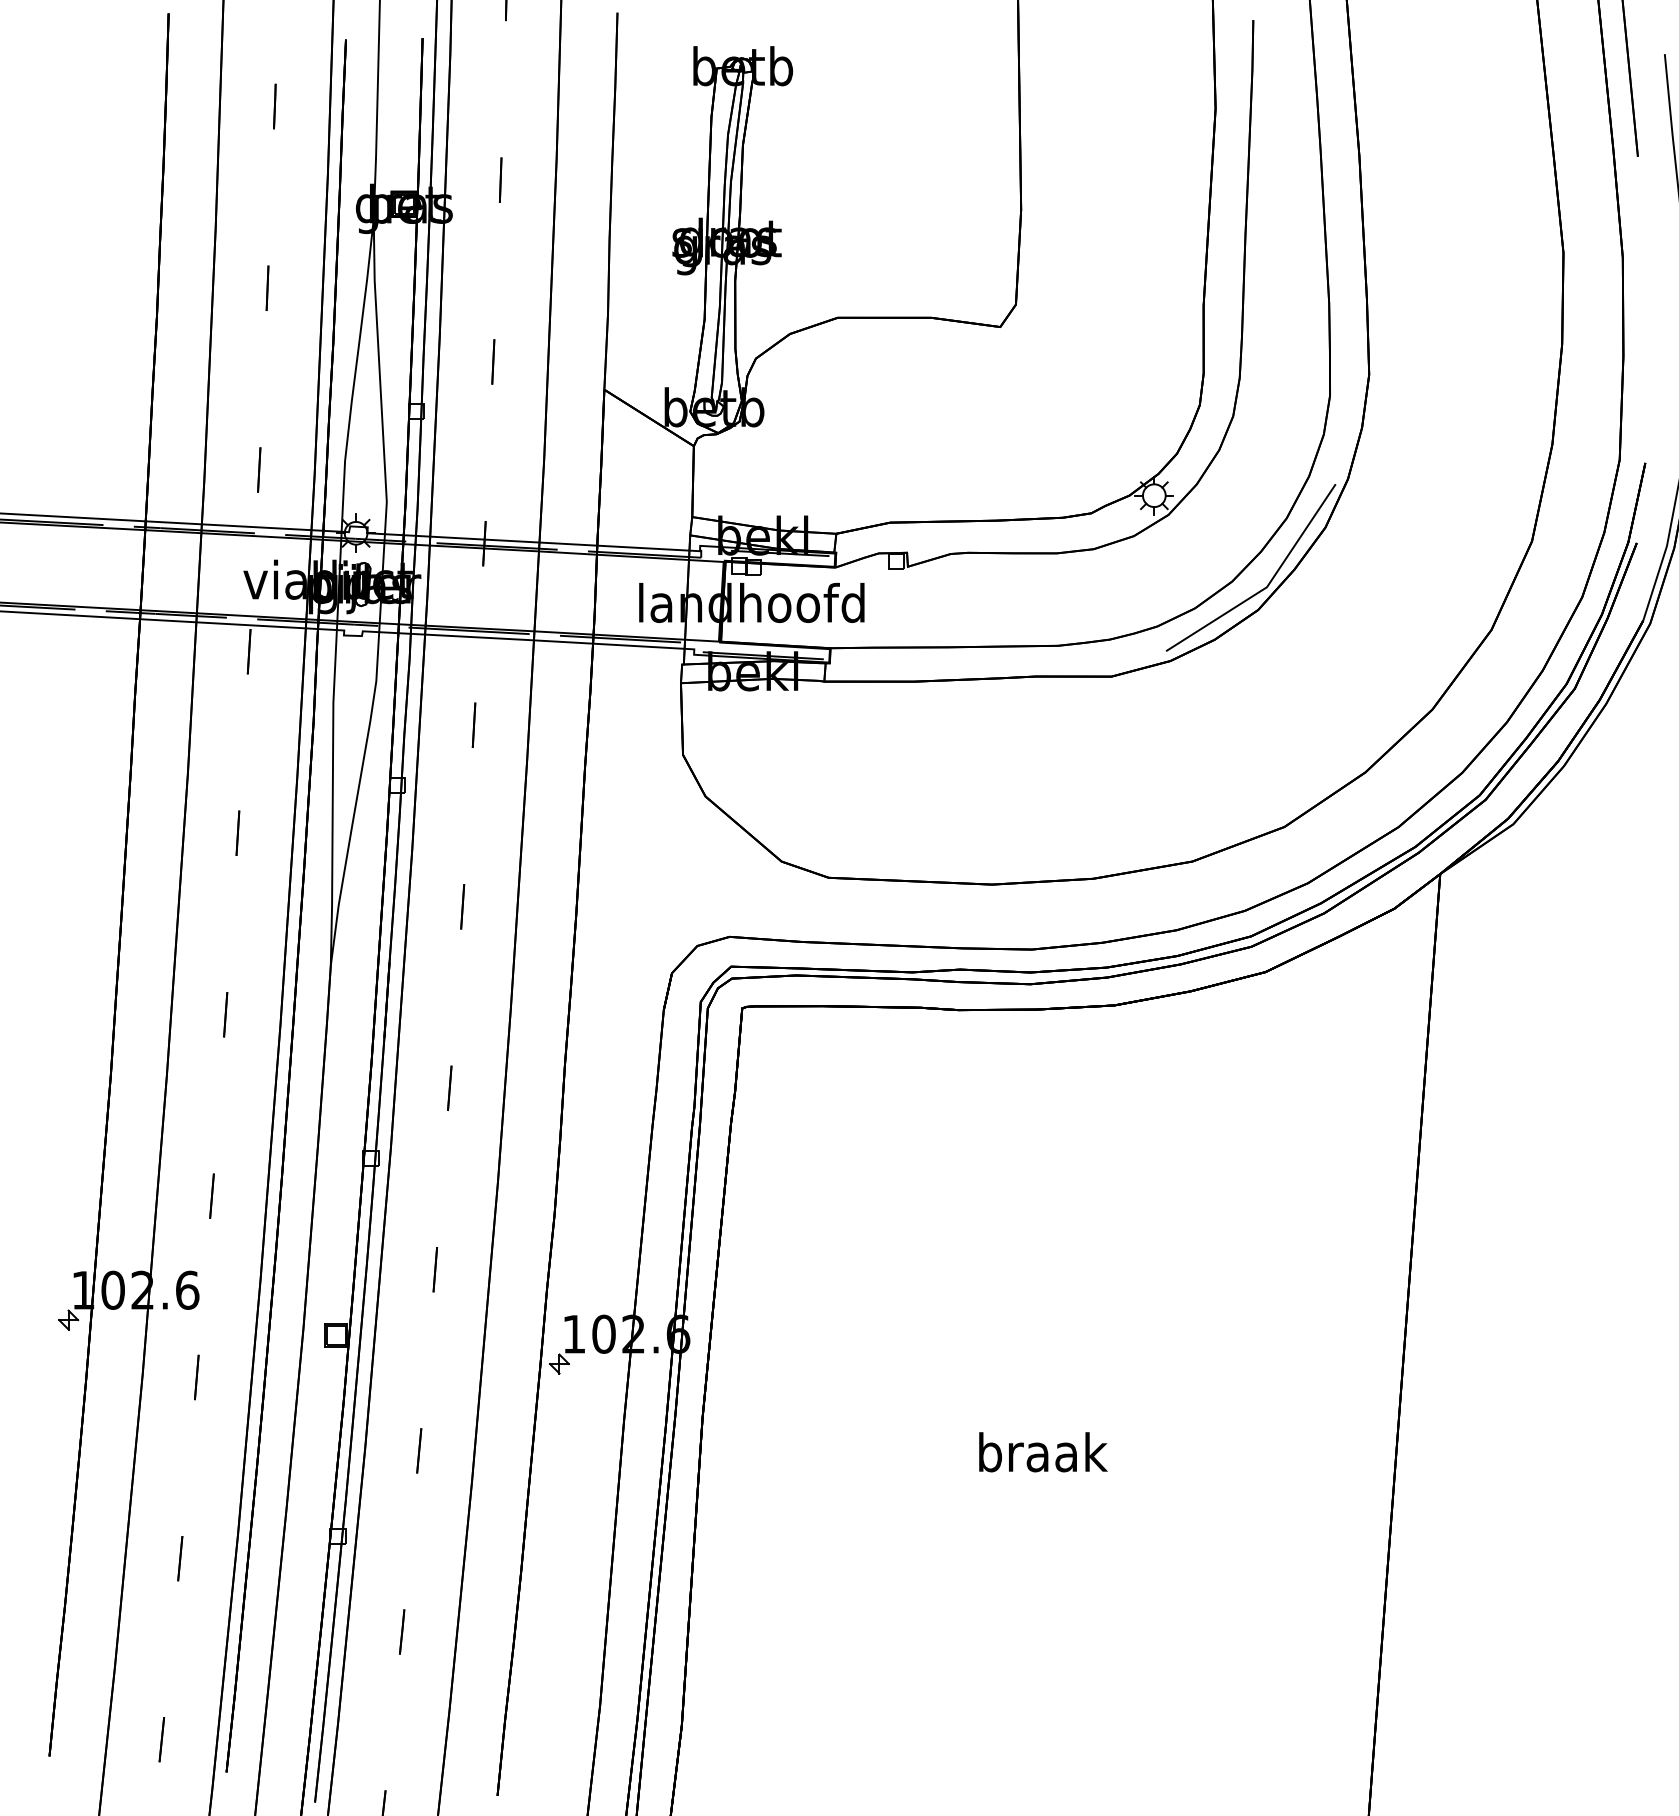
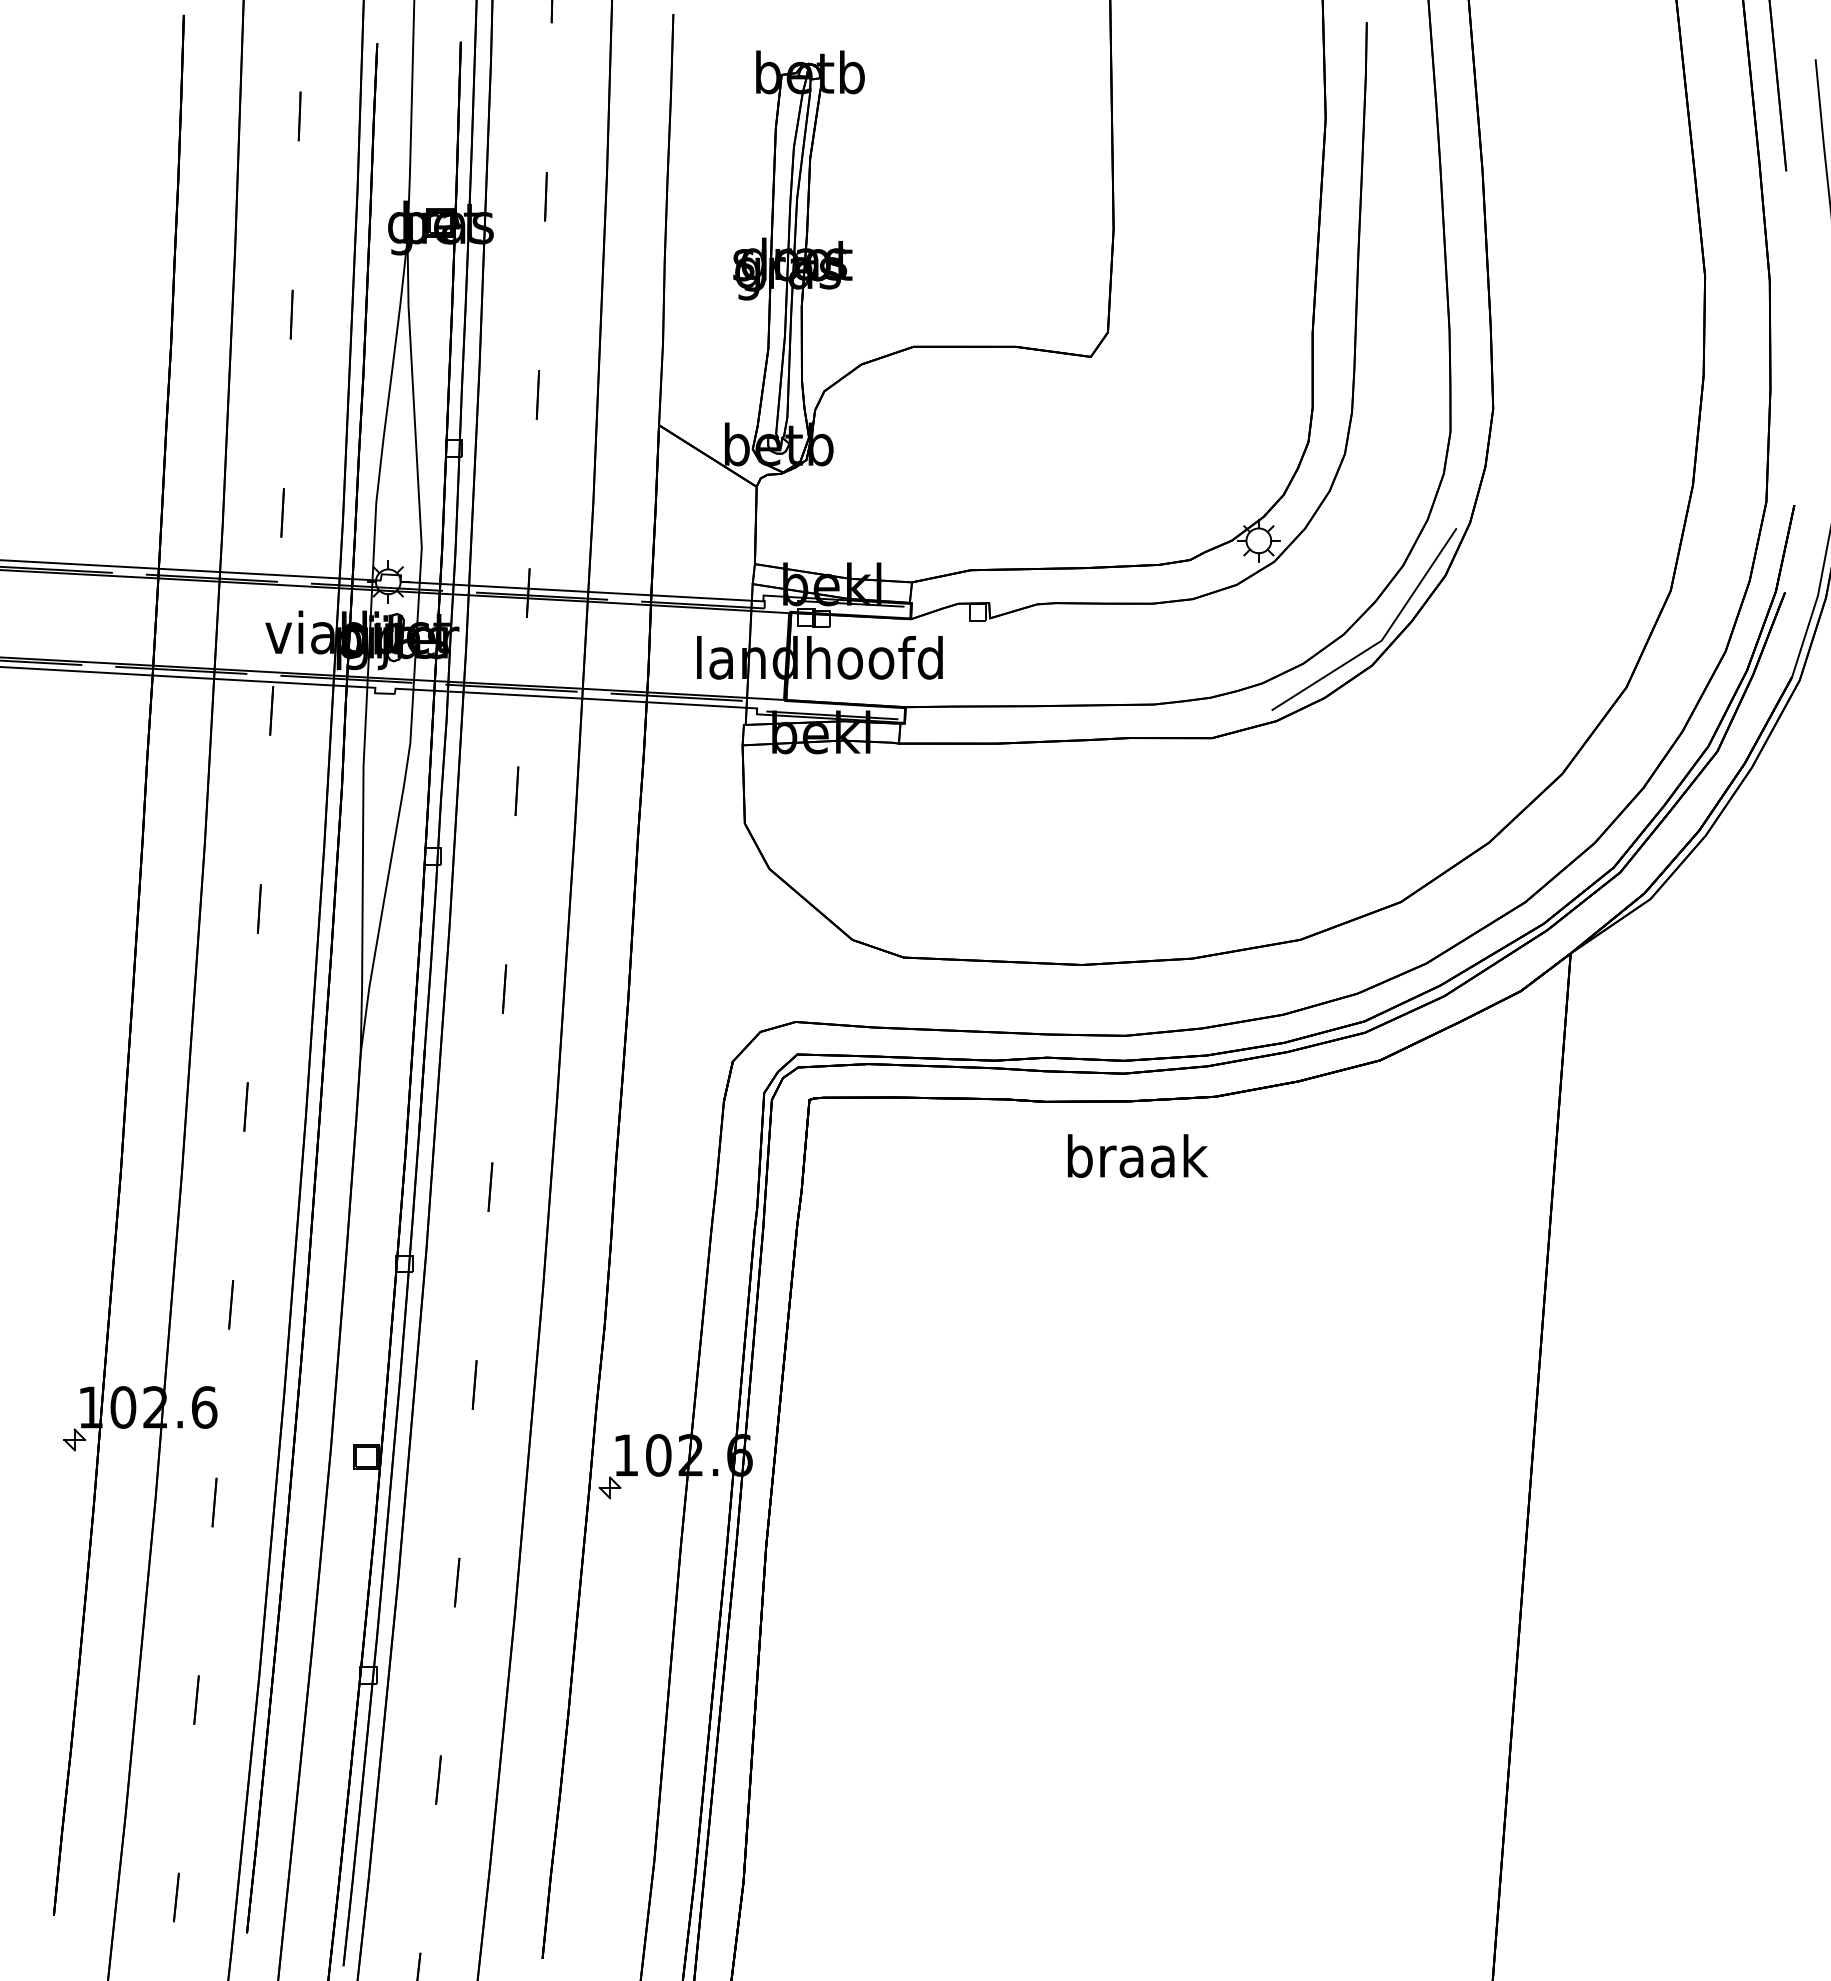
text: (1043, 1451) -> (1137, 1155), moved

